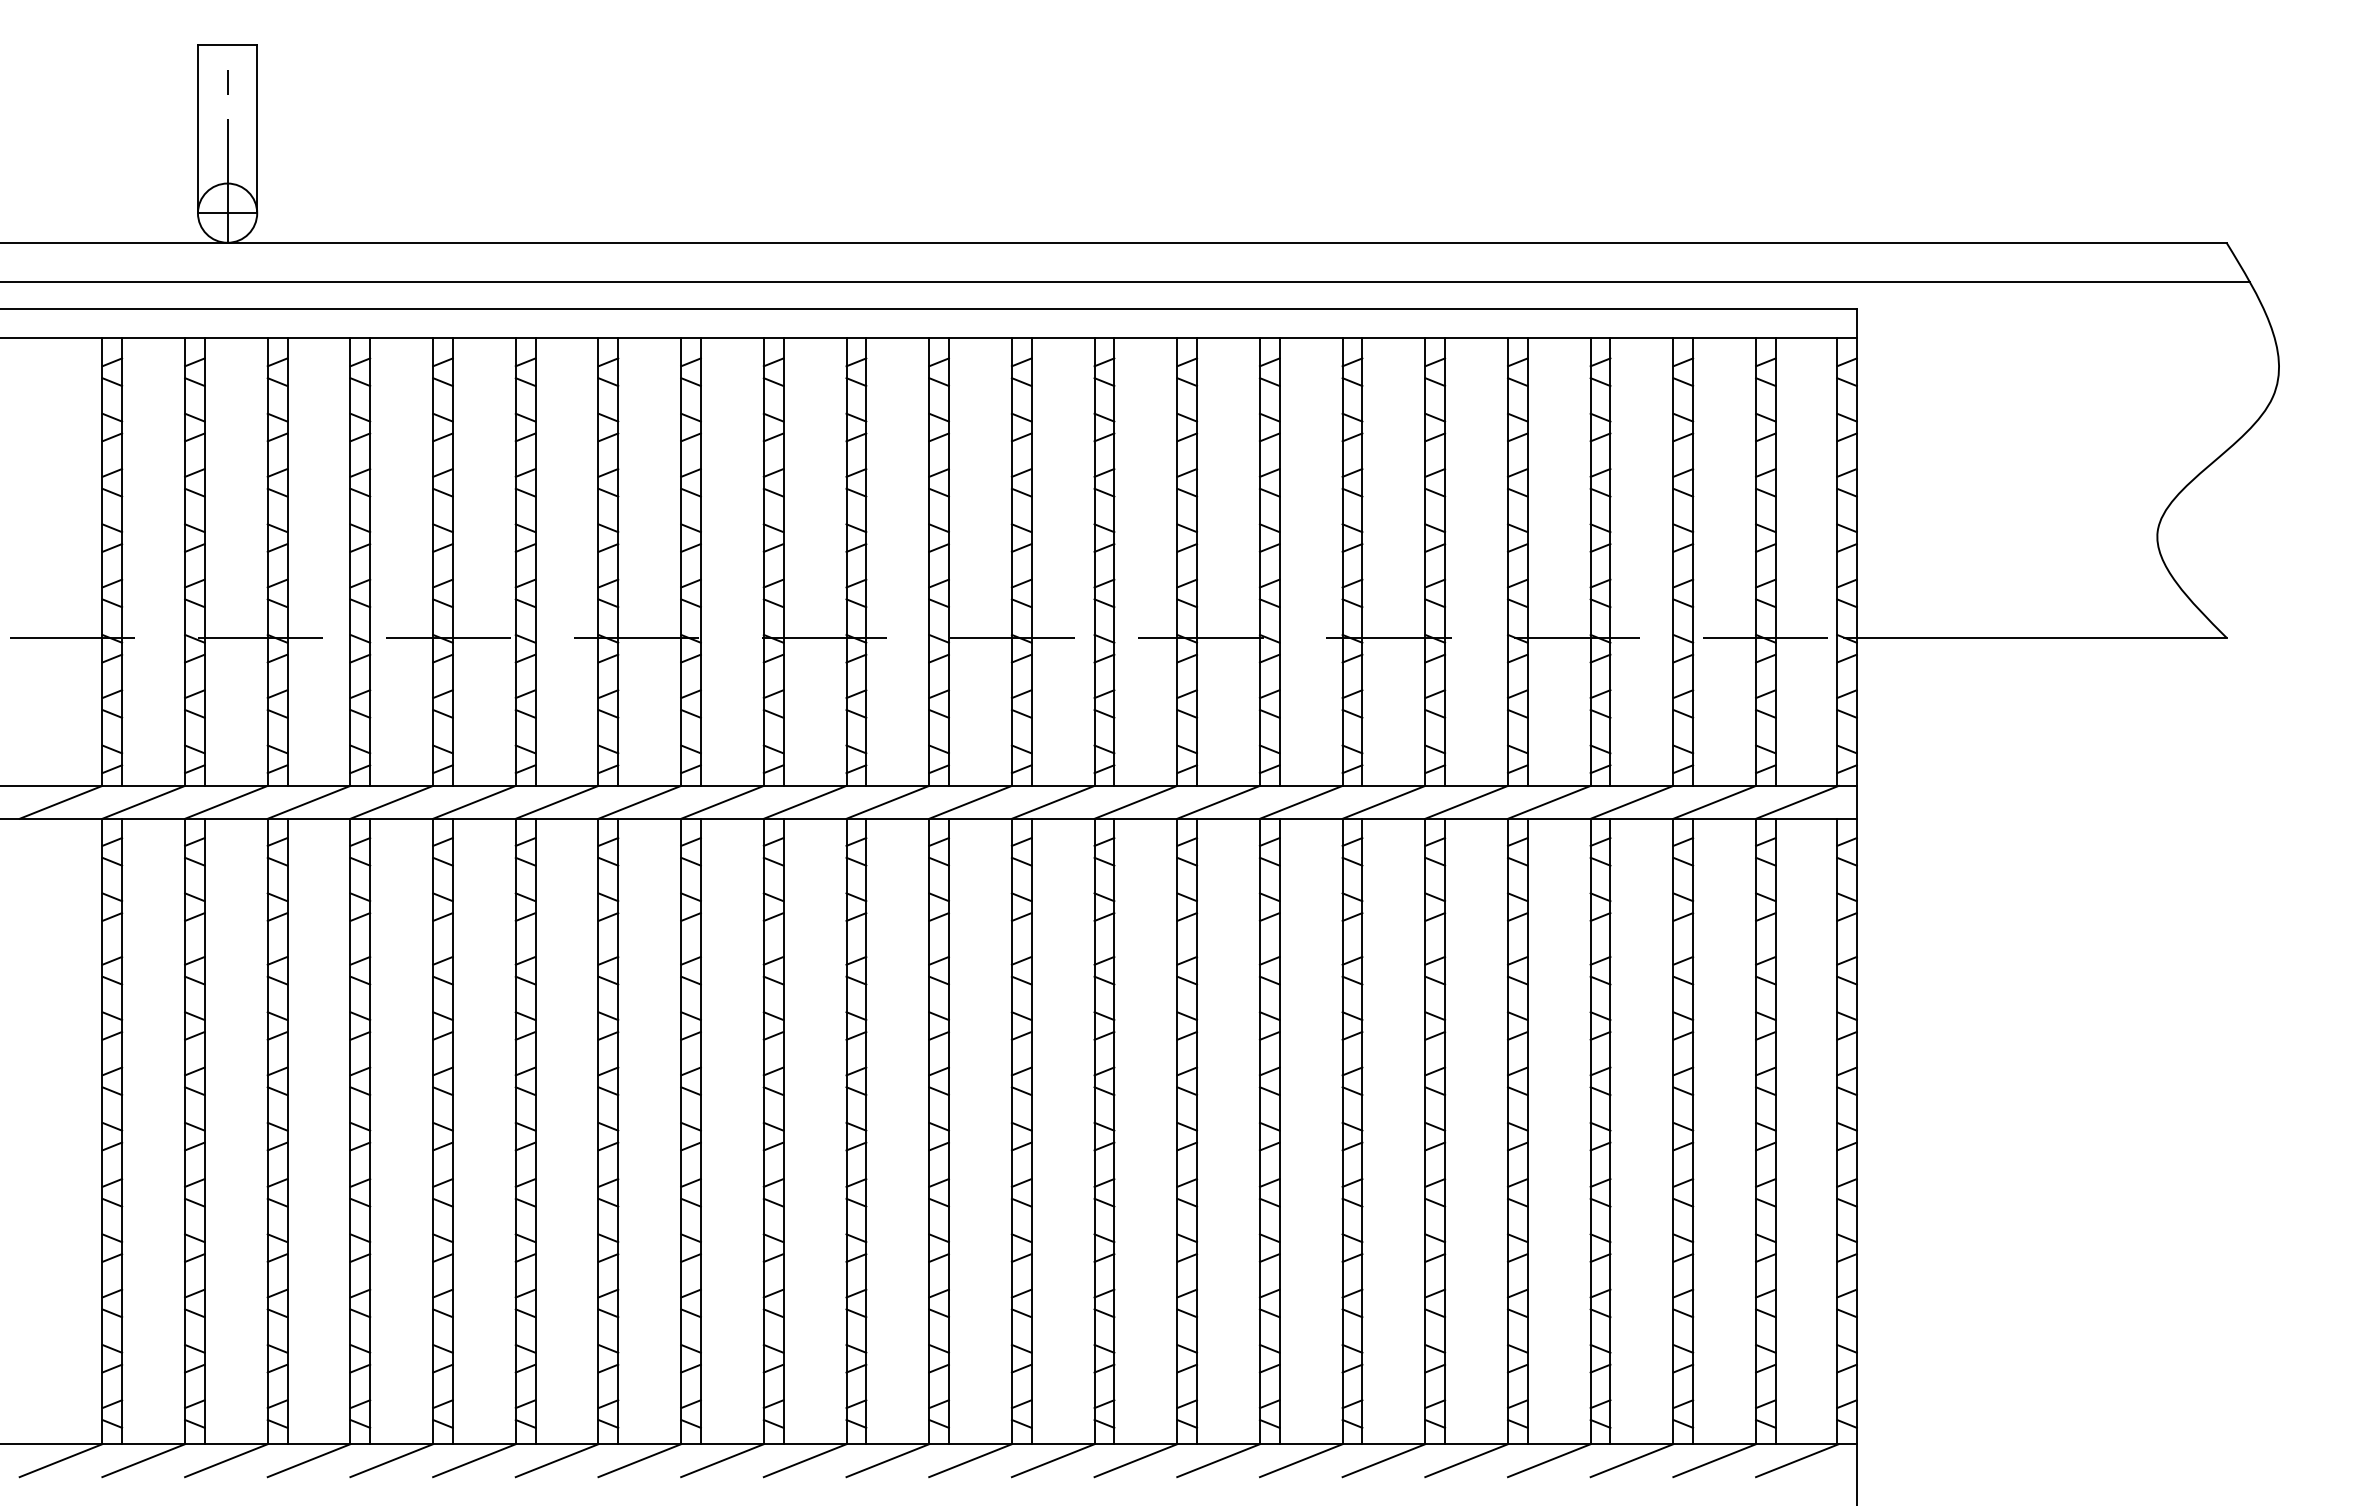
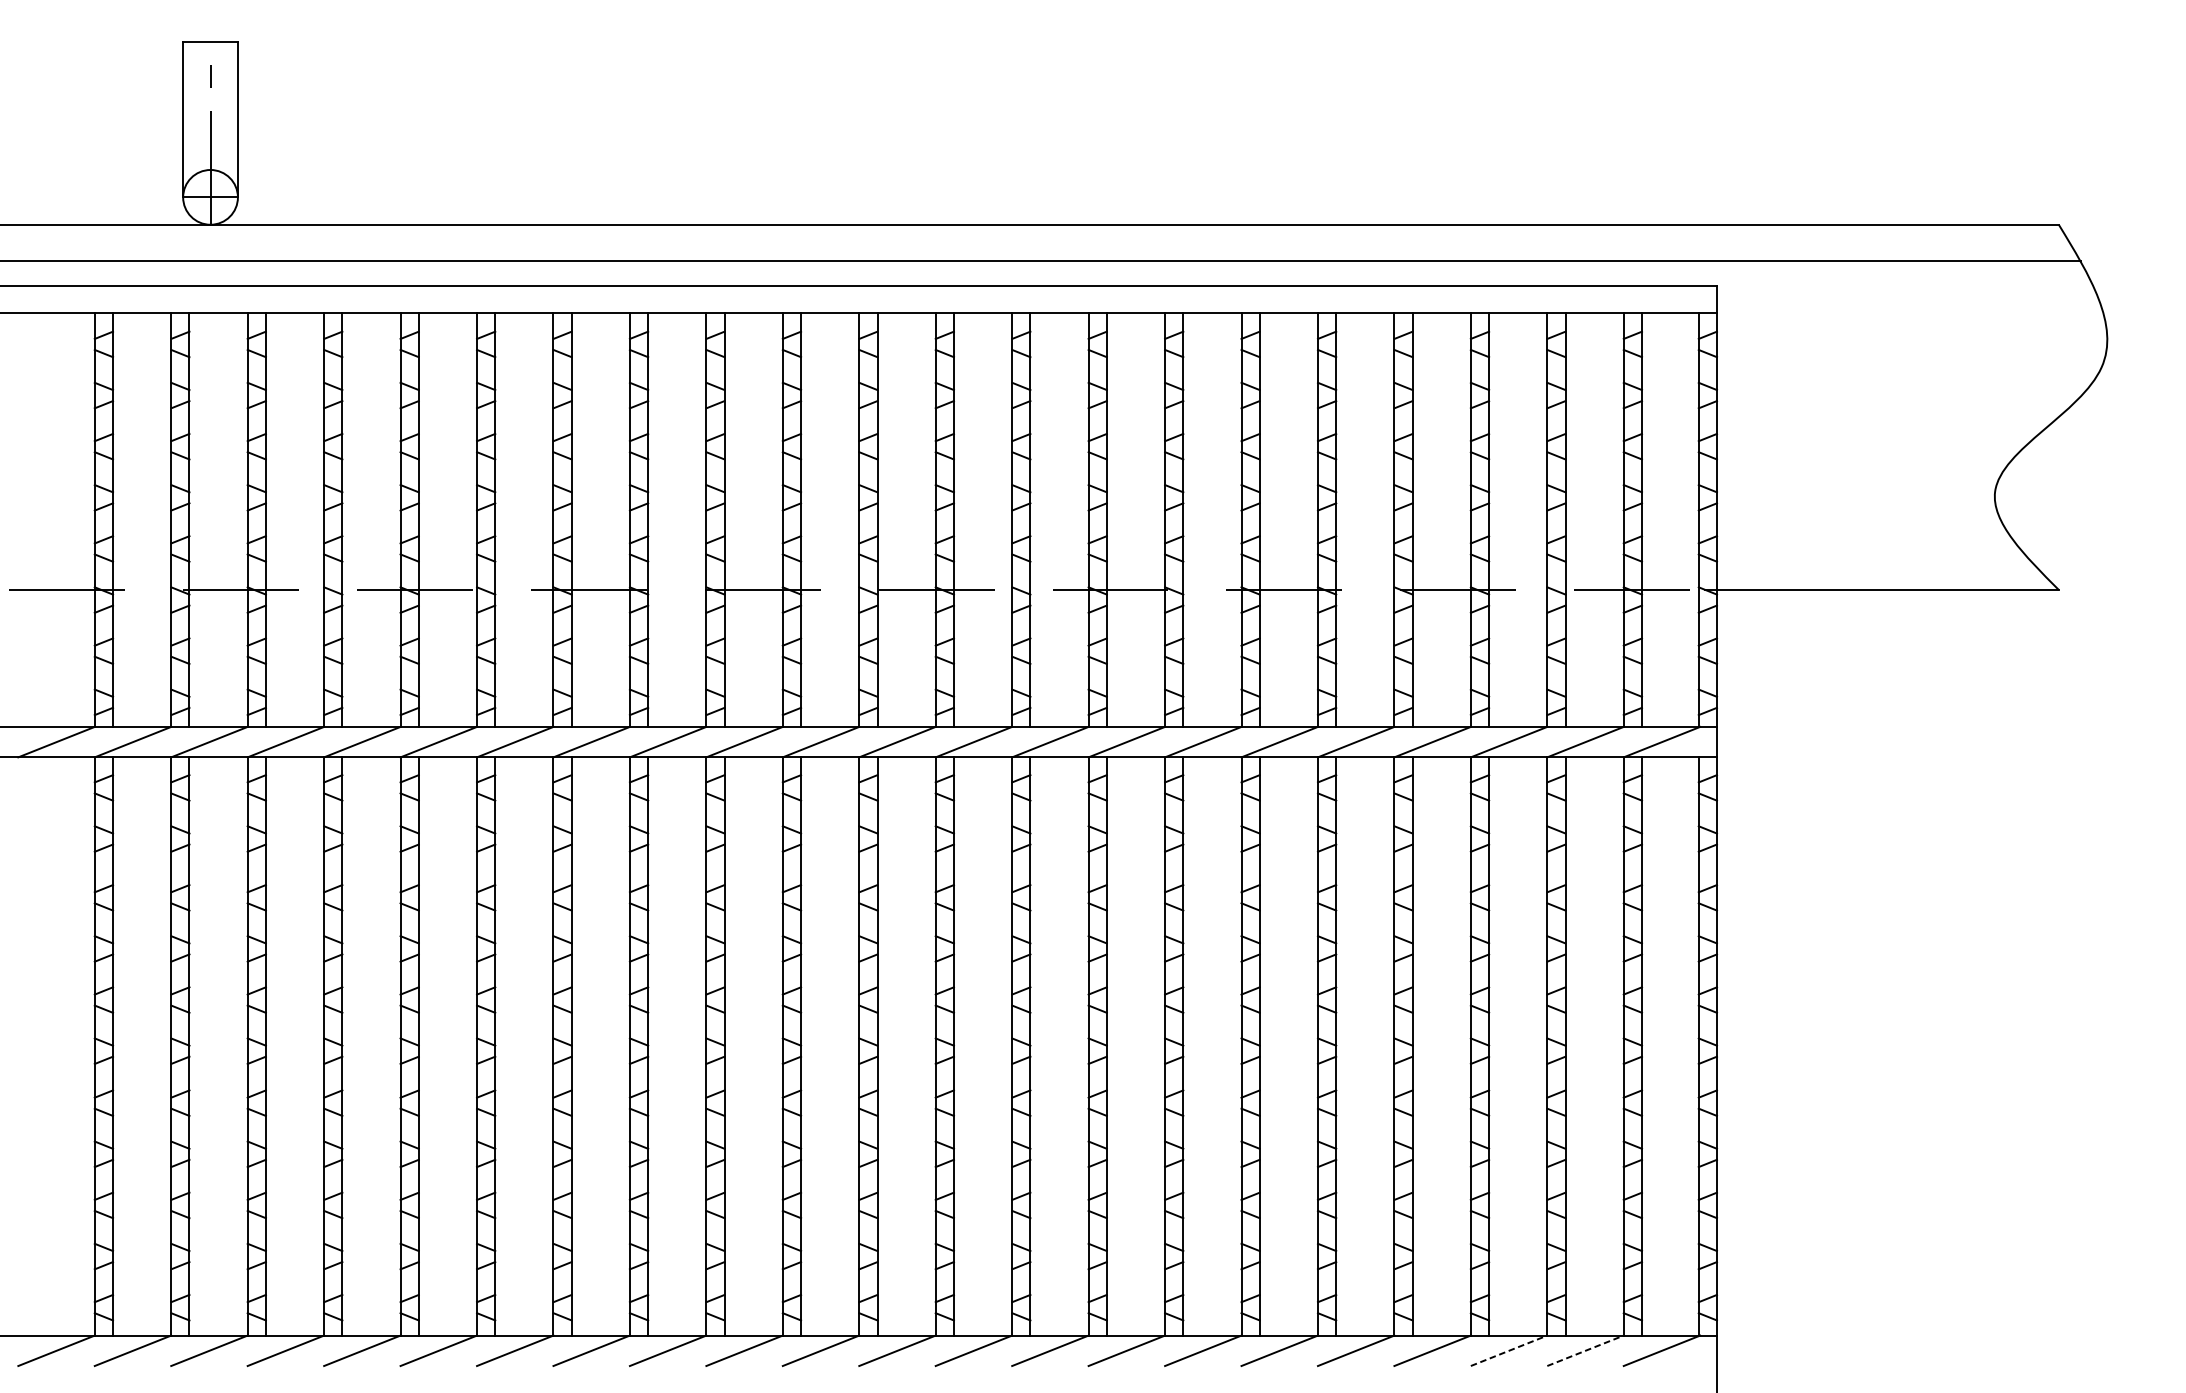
line: (1632, 1460) -> (1509, 1350), solid -> dashed
line: (1715, 1460) -> (1586, 1350), solid -> dashed

